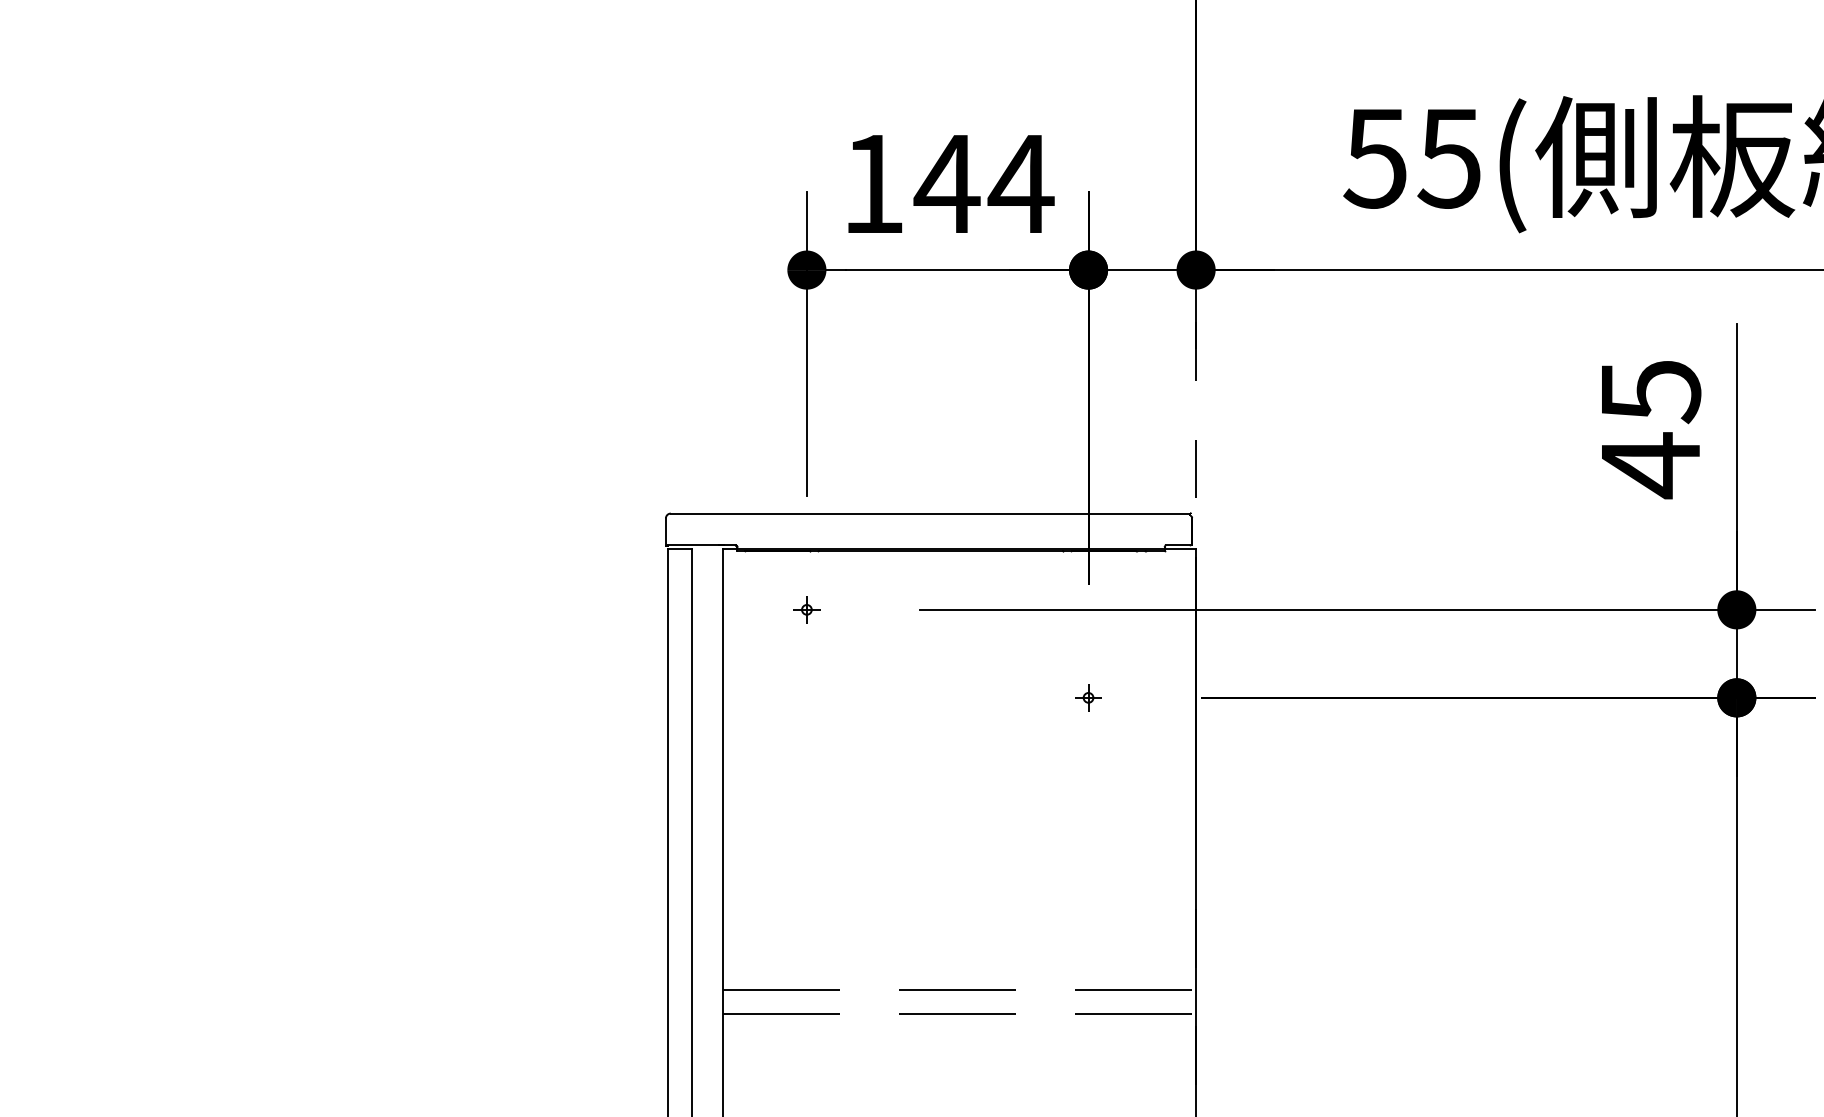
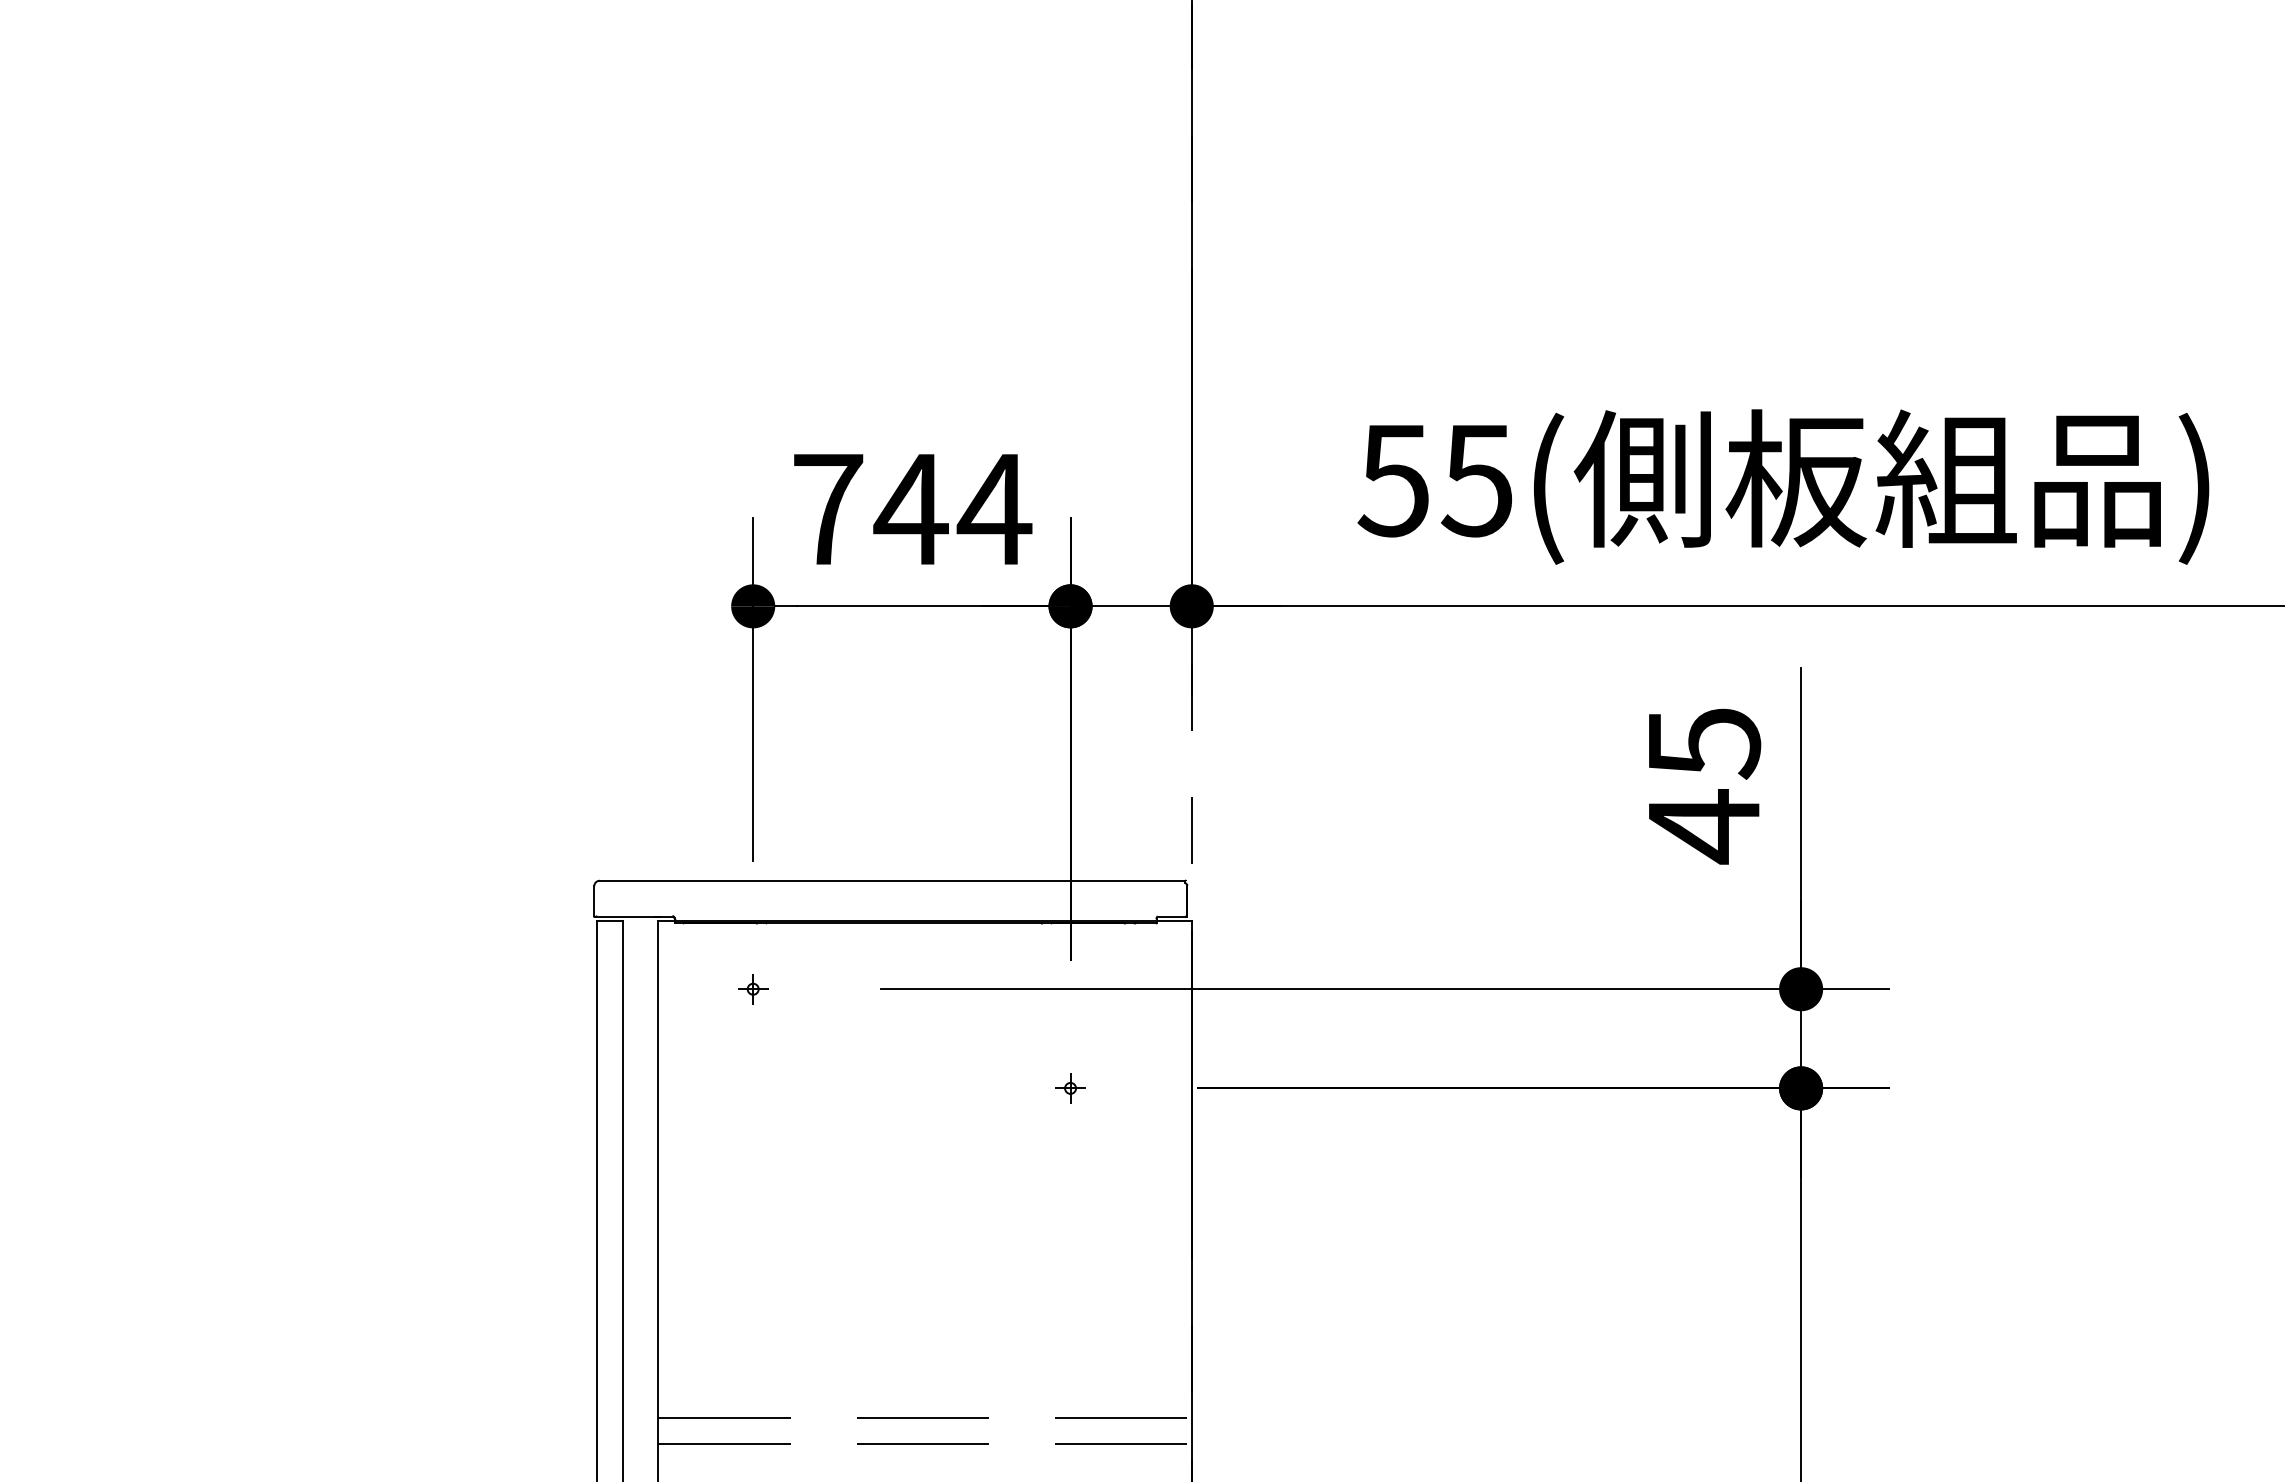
text: (873, 184) -> (828, 509), 144 -> 744

